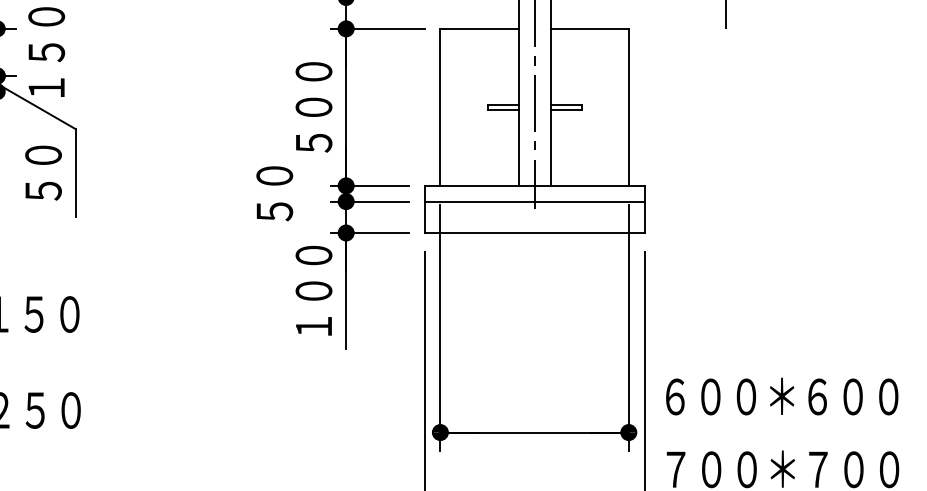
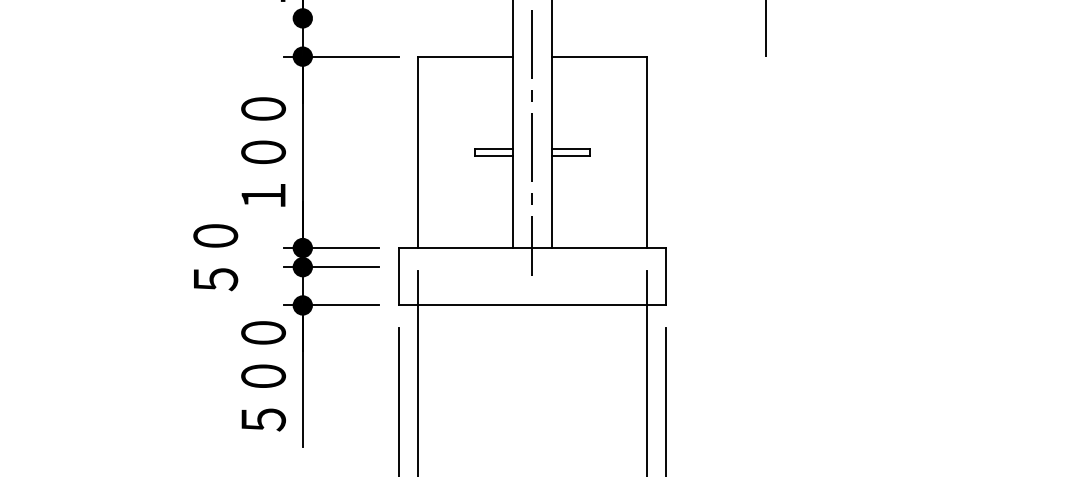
text: (314, 142) -> (264, 195), ５００ -> １００
line: (534, 201) -> (532, 267), removed
text: (314, 326) -> (264, 419), １００ -> ５００

